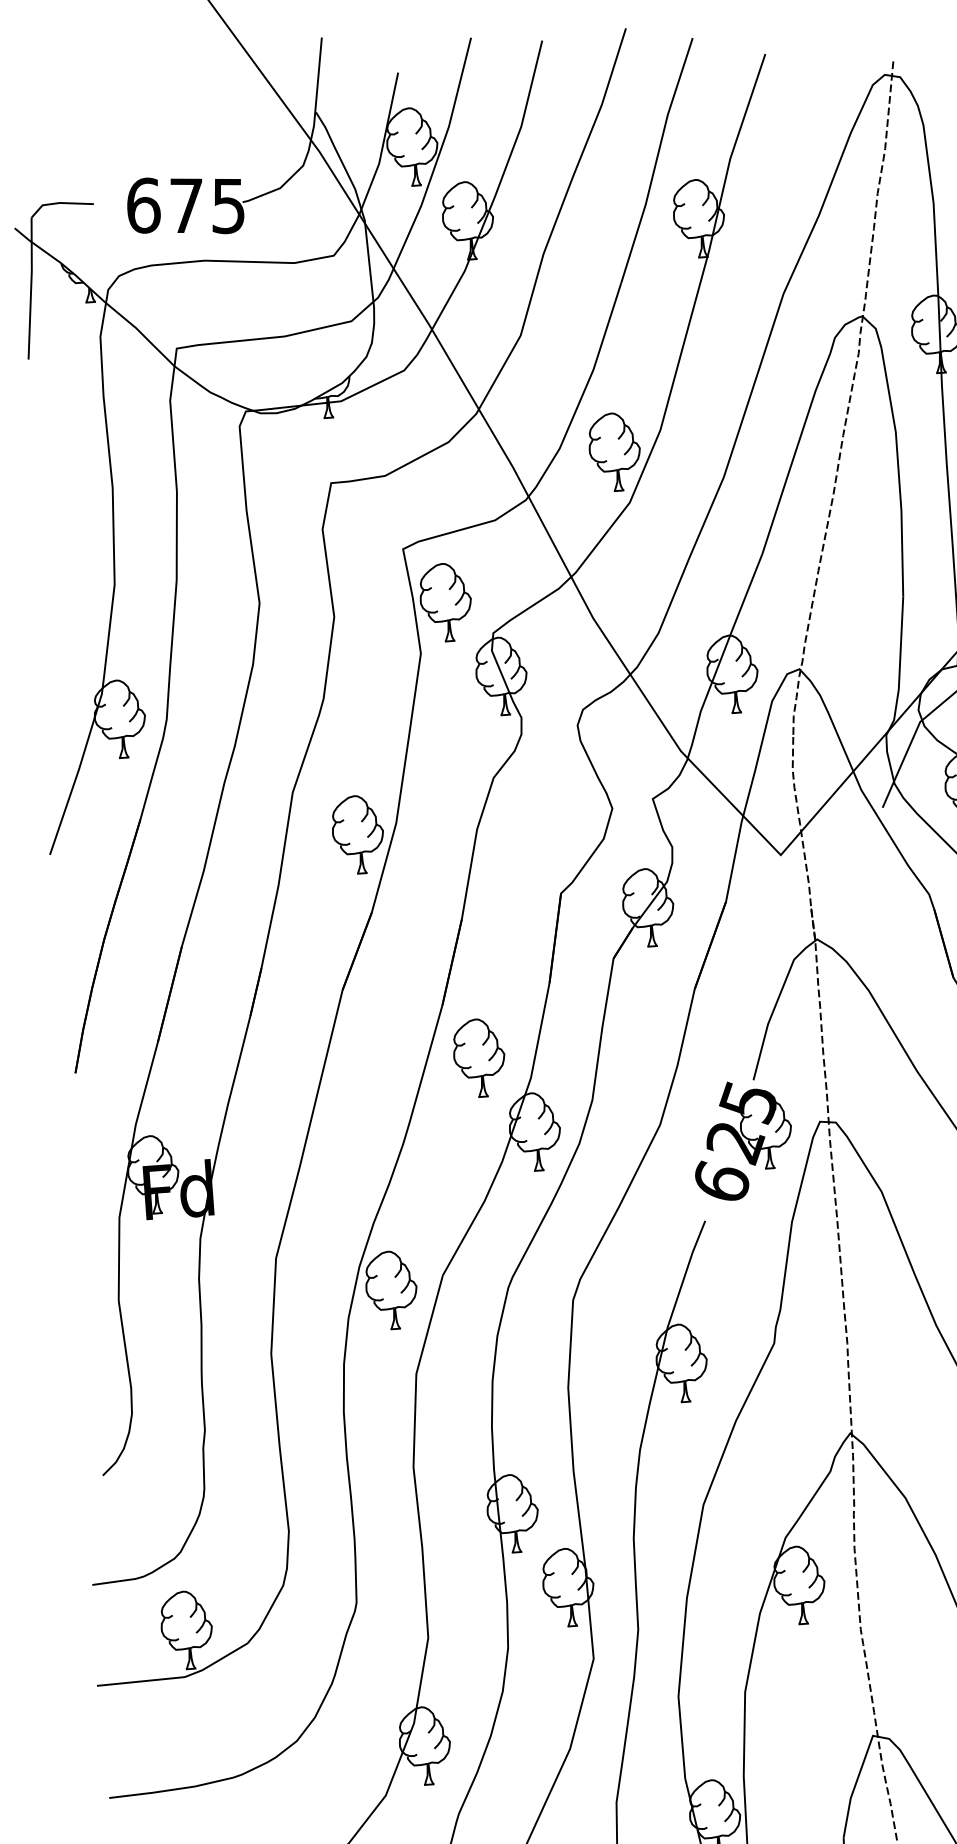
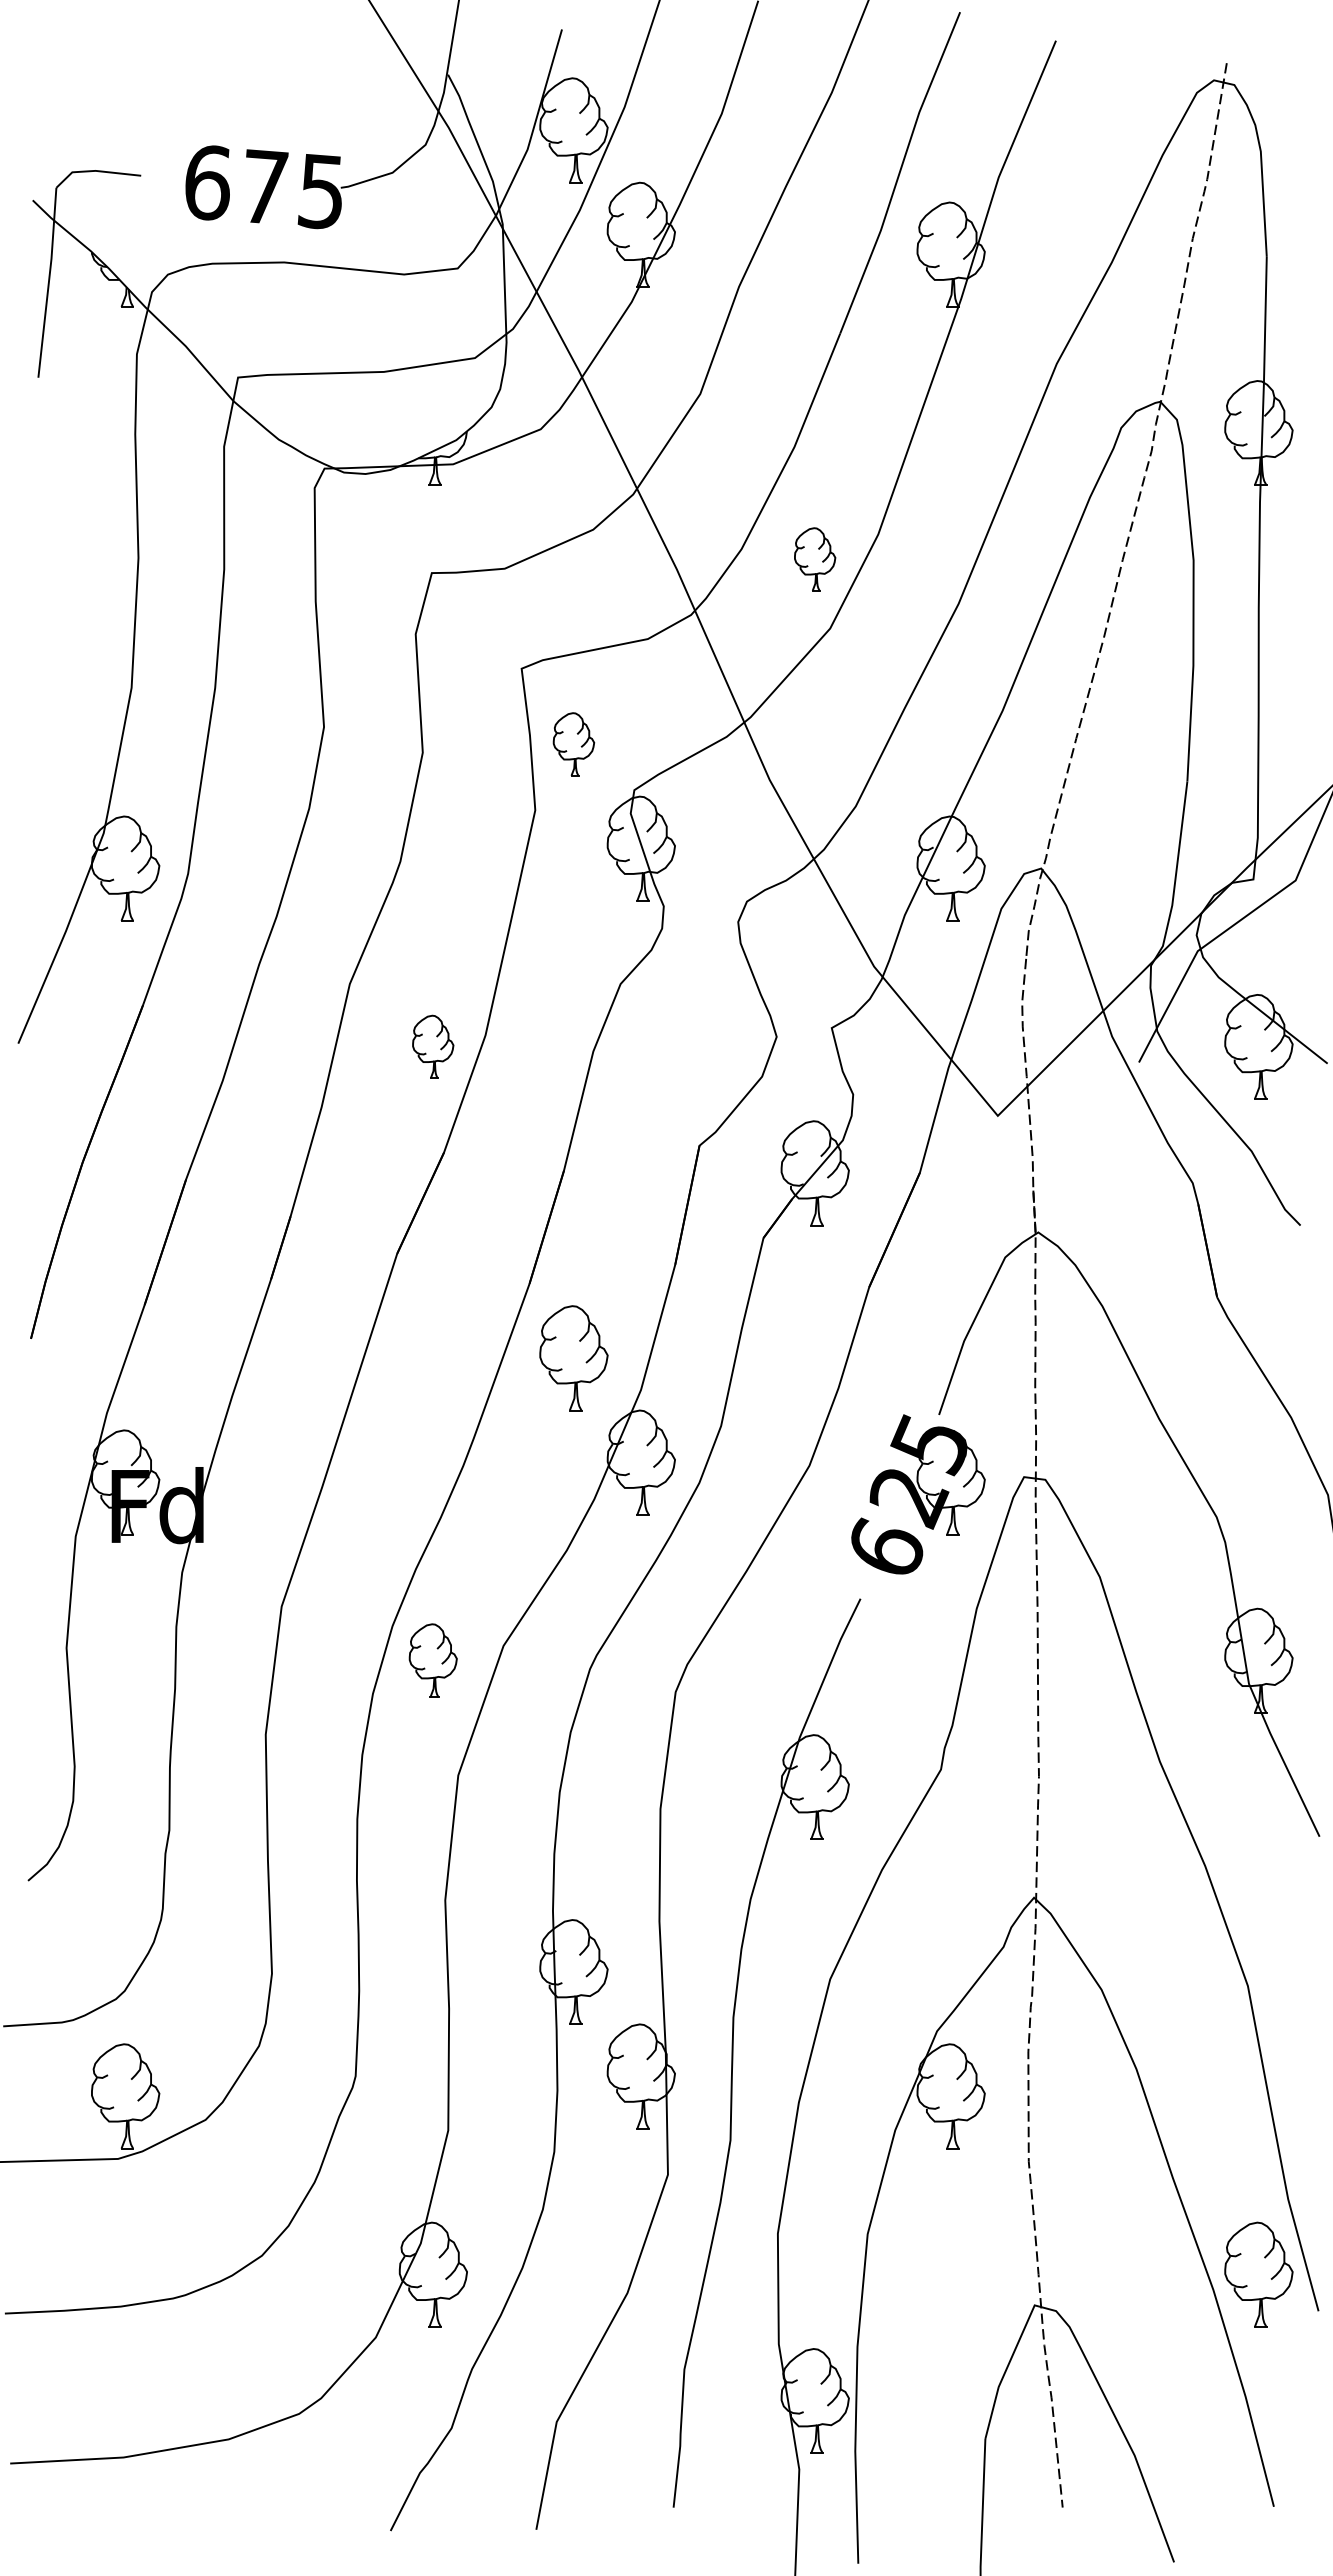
part: (614, 452) -> (814, 559), size x0.6
part: (445, 602) -> (573, 744), size x0.6
part: (357, 834) -> (432, 1046), size x0.6
part: (390, 1290) -> (432, 1660), size x0.7

